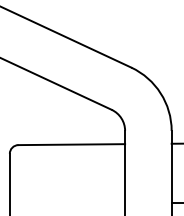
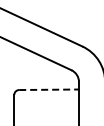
line: (72, 144) -> (49, 89), solid -> dashed

